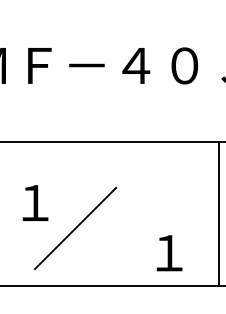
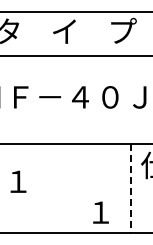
line: (219, 215) -> (131, 189), solid -> dashed
line: (76, 228) -> (43, 197), removed

